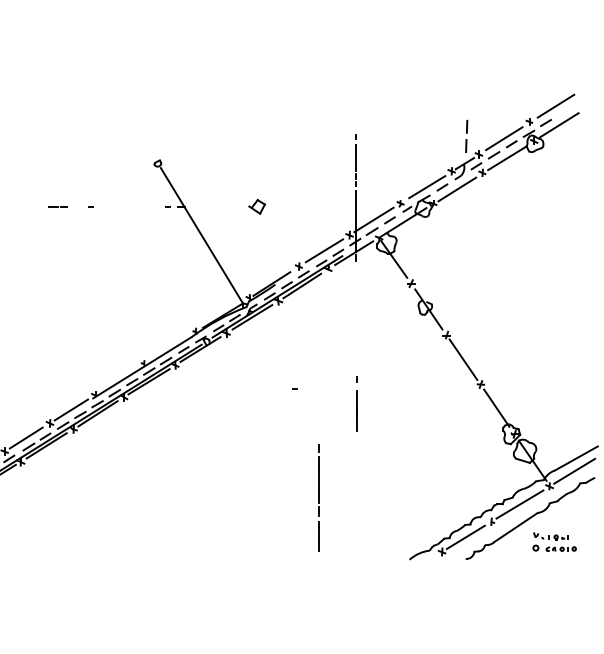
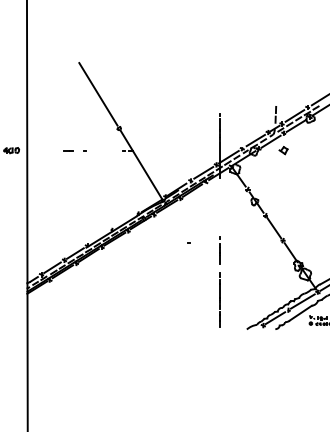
line: (116, 96) -> (98, 94), added
part: (257, 206) -> (283, 150), moved
line: (318, 496) -> (219, 299), moved

